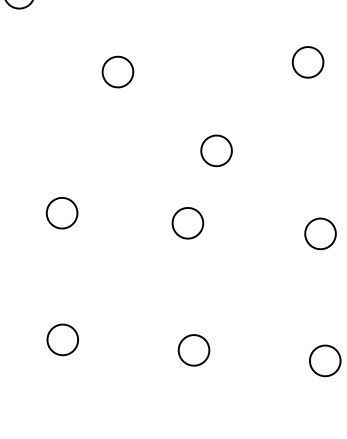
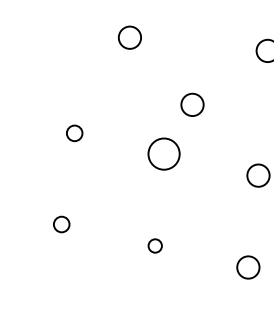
circle: (61, 213) -> (74, 133), size x0.7
circle: (188, 222) -> (164, 153), size x1.4
circle: (62, 339) -> (61, 224), size x0.7
circle: (194, 349) -> (155, 245), size x0.6

